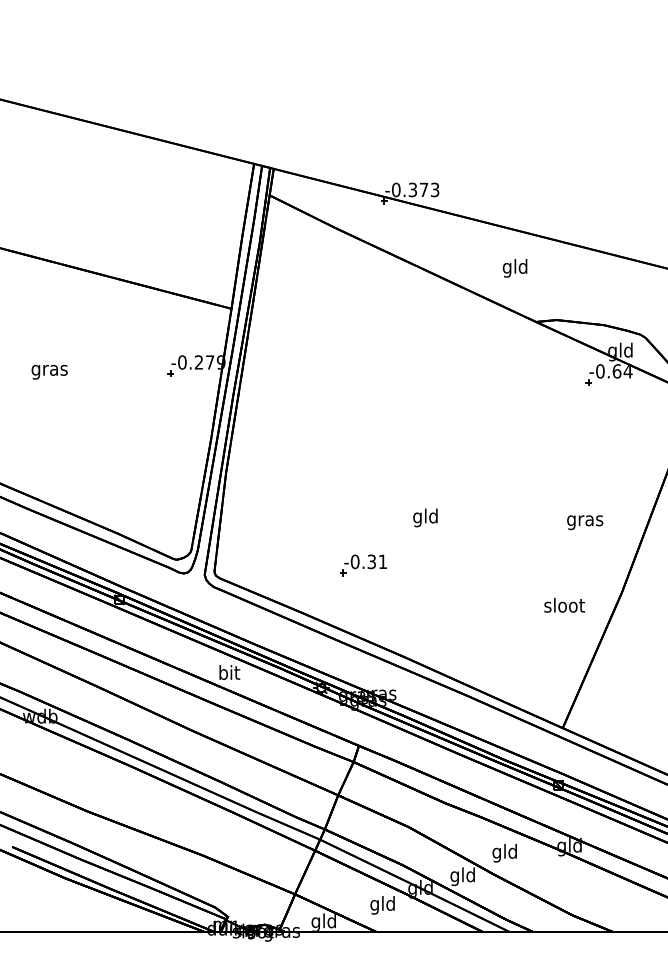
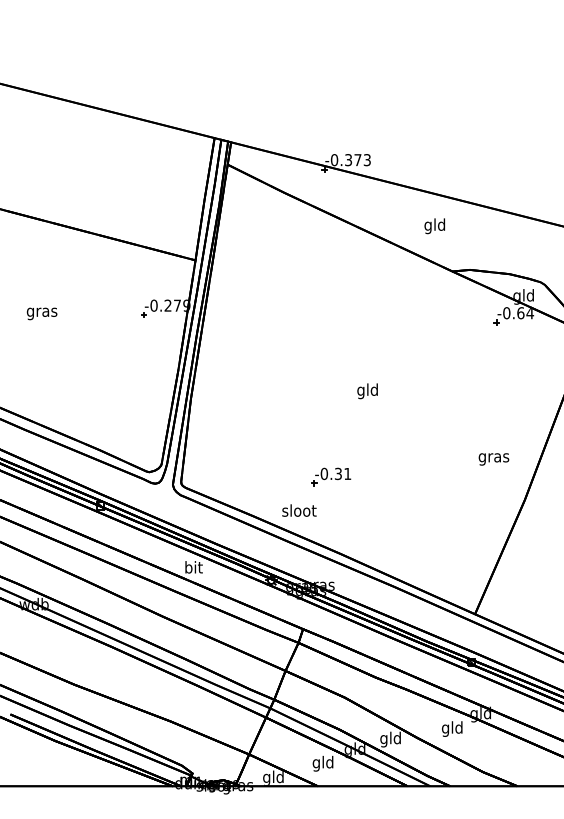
text: (425, 517) -> (367, 390), moved
text: (585, 522) -> (494, 459), moved
part: (363, 565) -> (331, 477), moved
text: (564, 604) -> (299, 509), moved
text: (504, 853) -> (452, 729), moved

